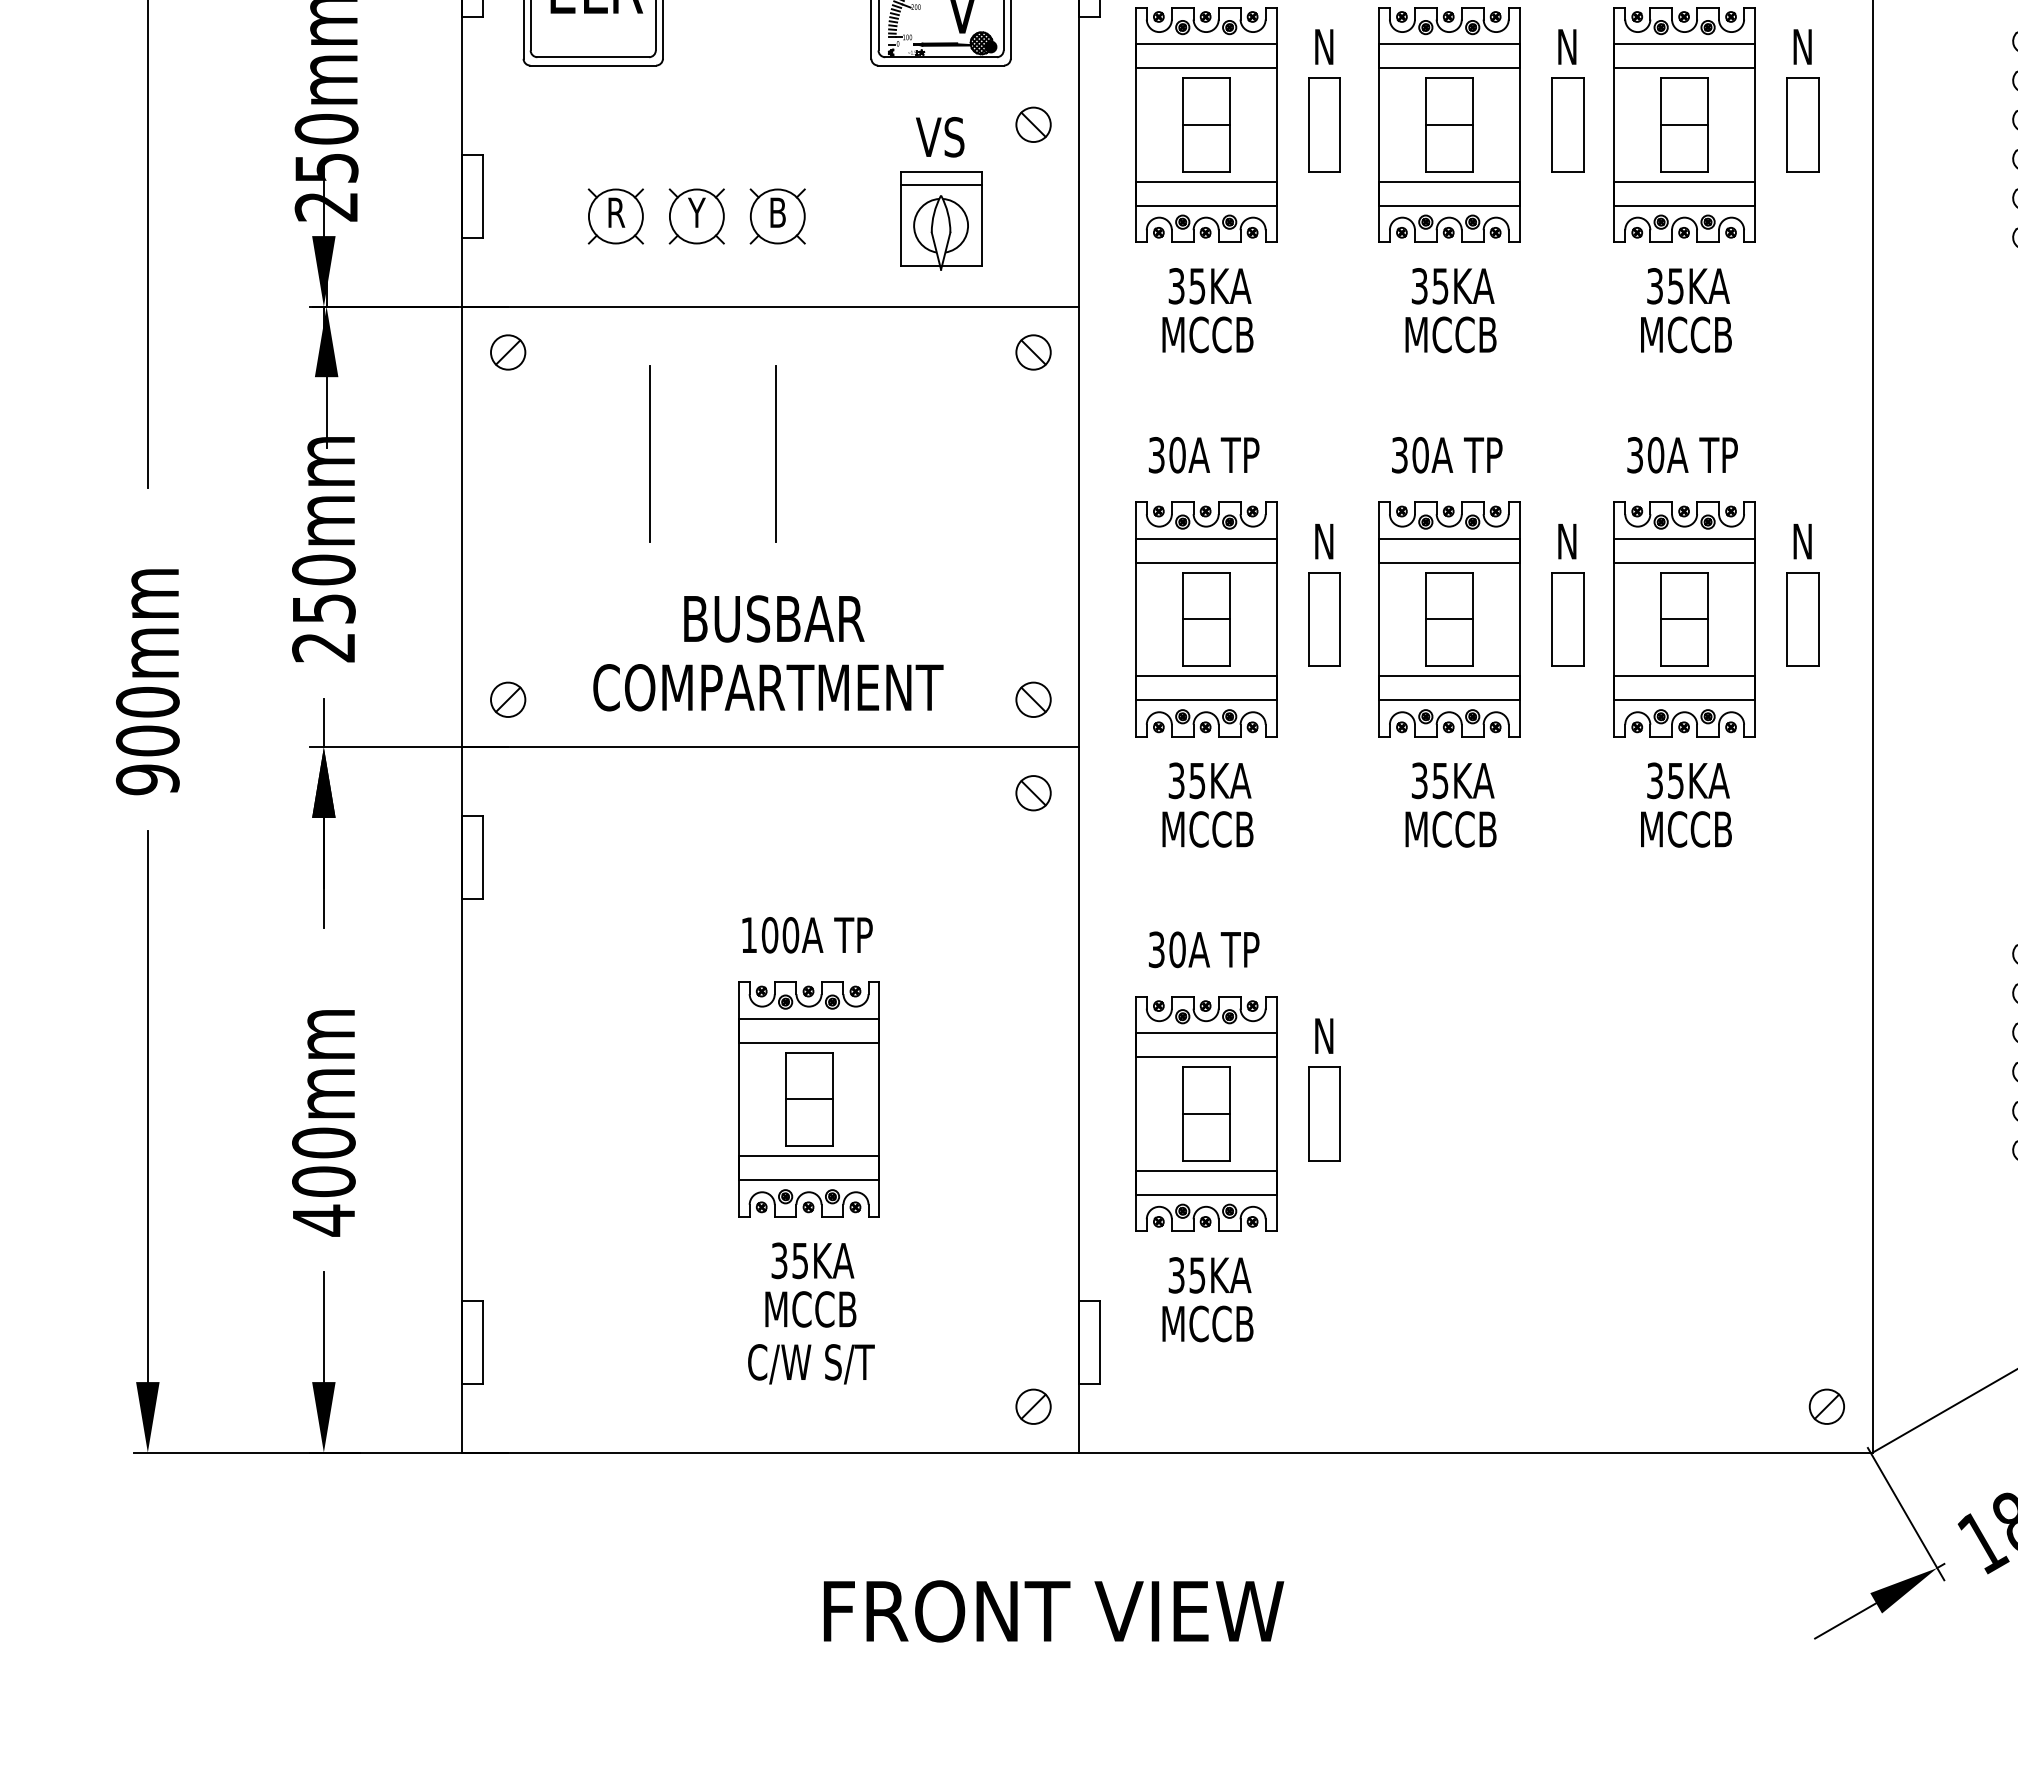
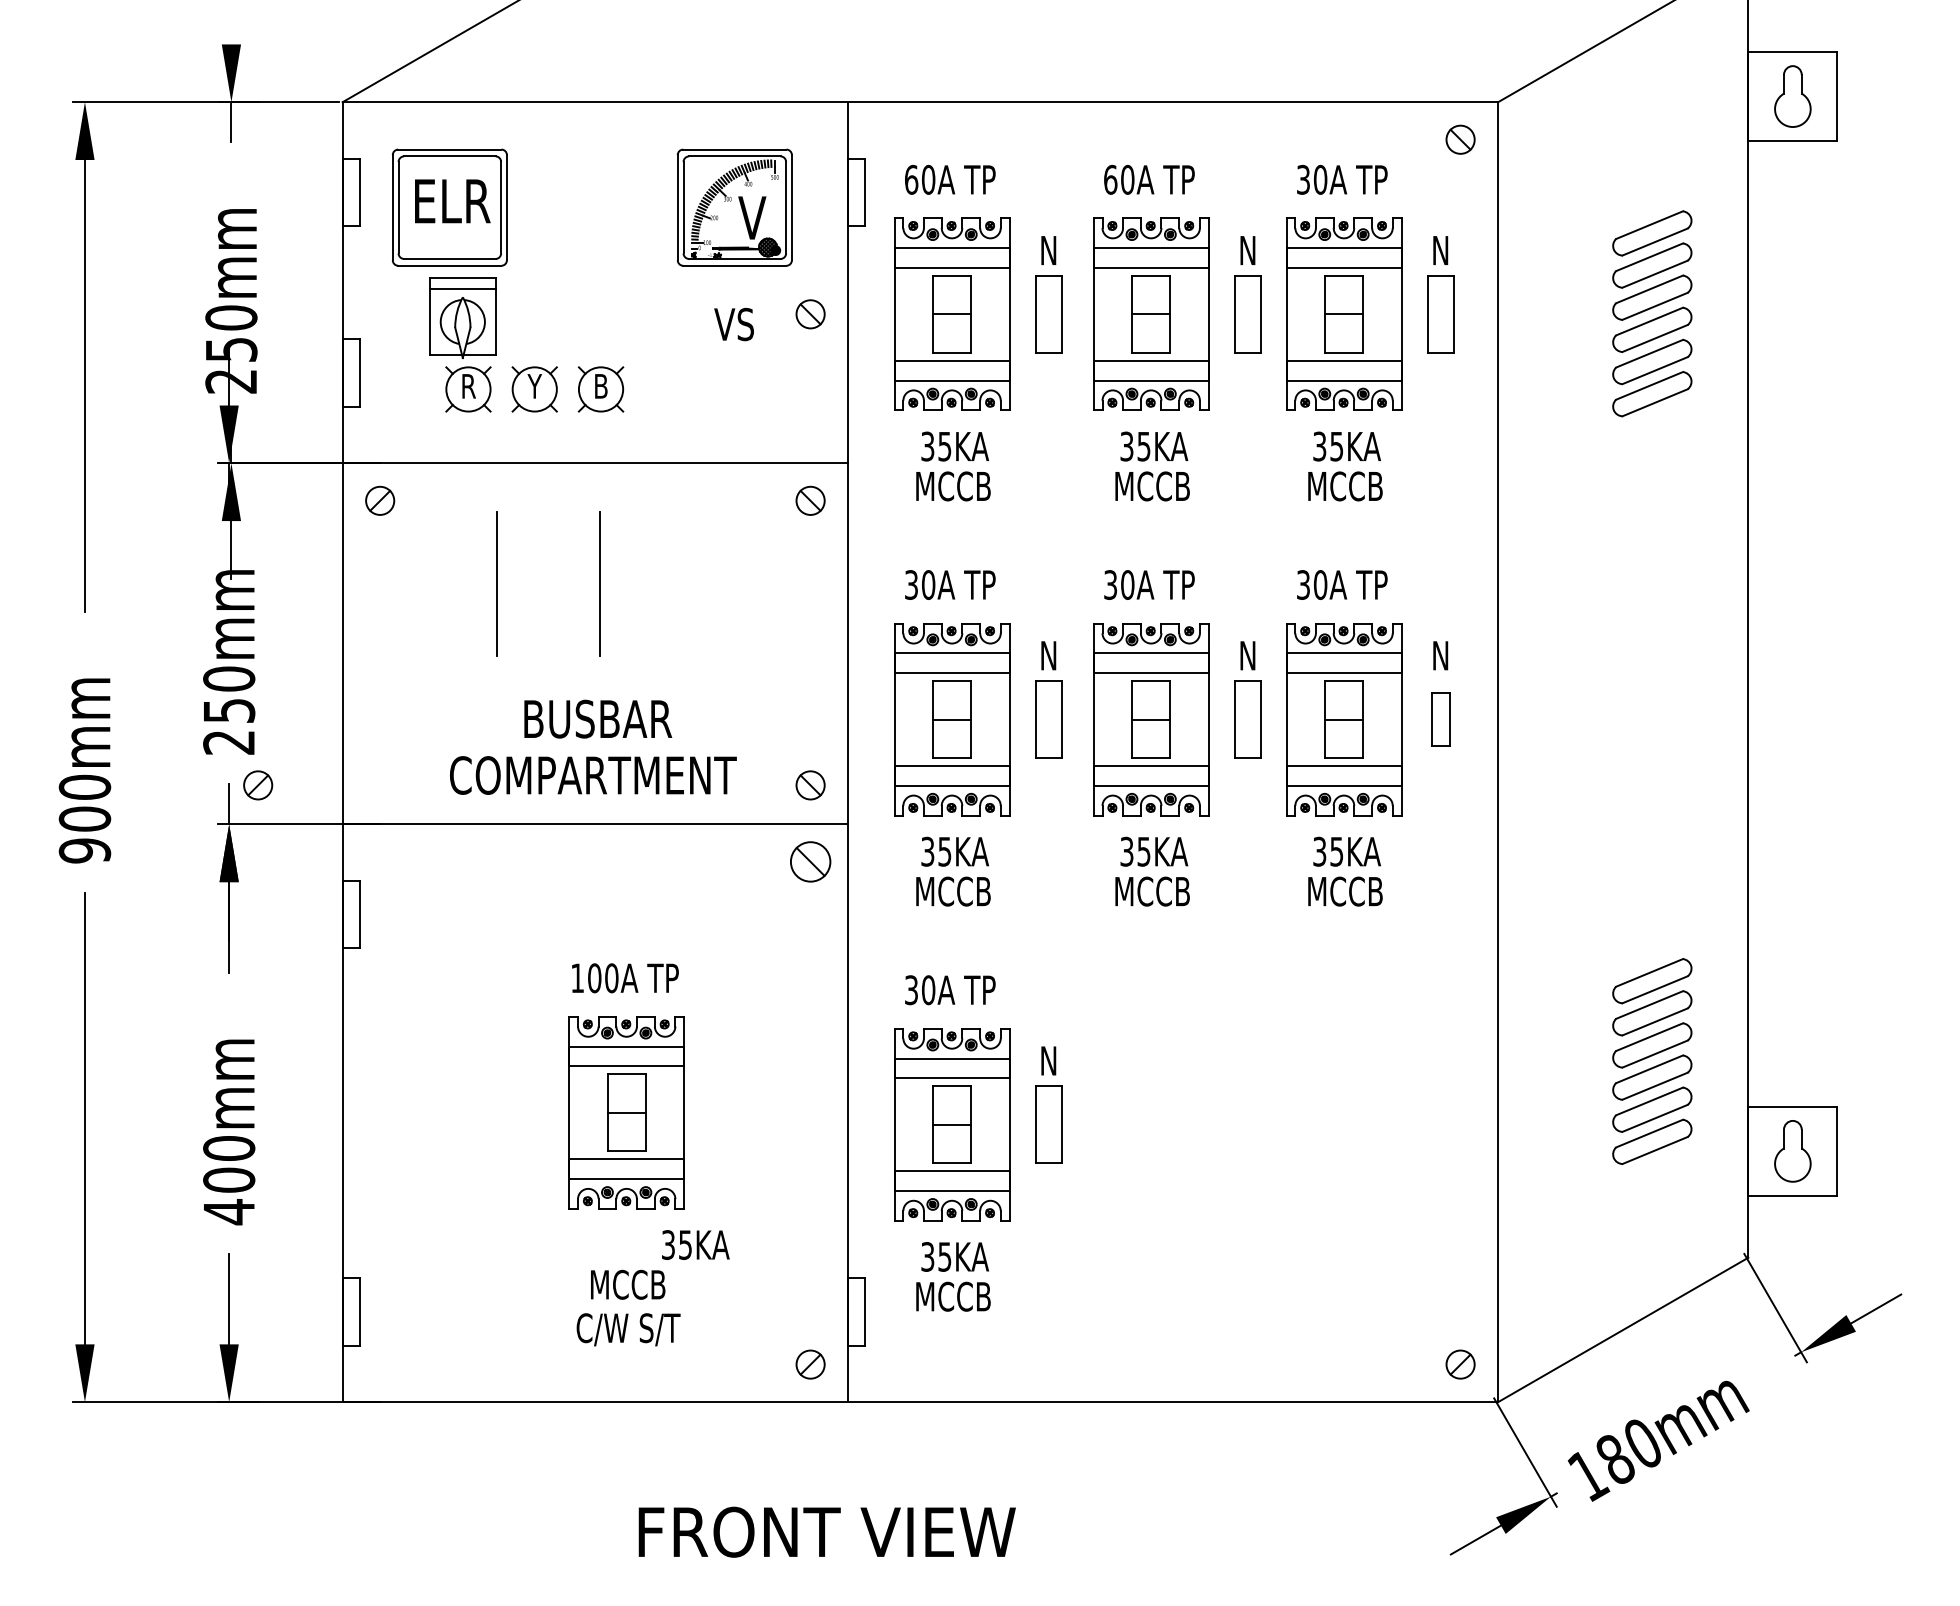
part: (940, 220) -> (462, 317), moved
part: (1802, 619) -> (1440, 719), size x0.7
part: (508, 699) -> (258, 785), moved
part: (1033, 792) -> (810, 861), size x1.4
text: (812, 1260) -> (695, 1244), moved

